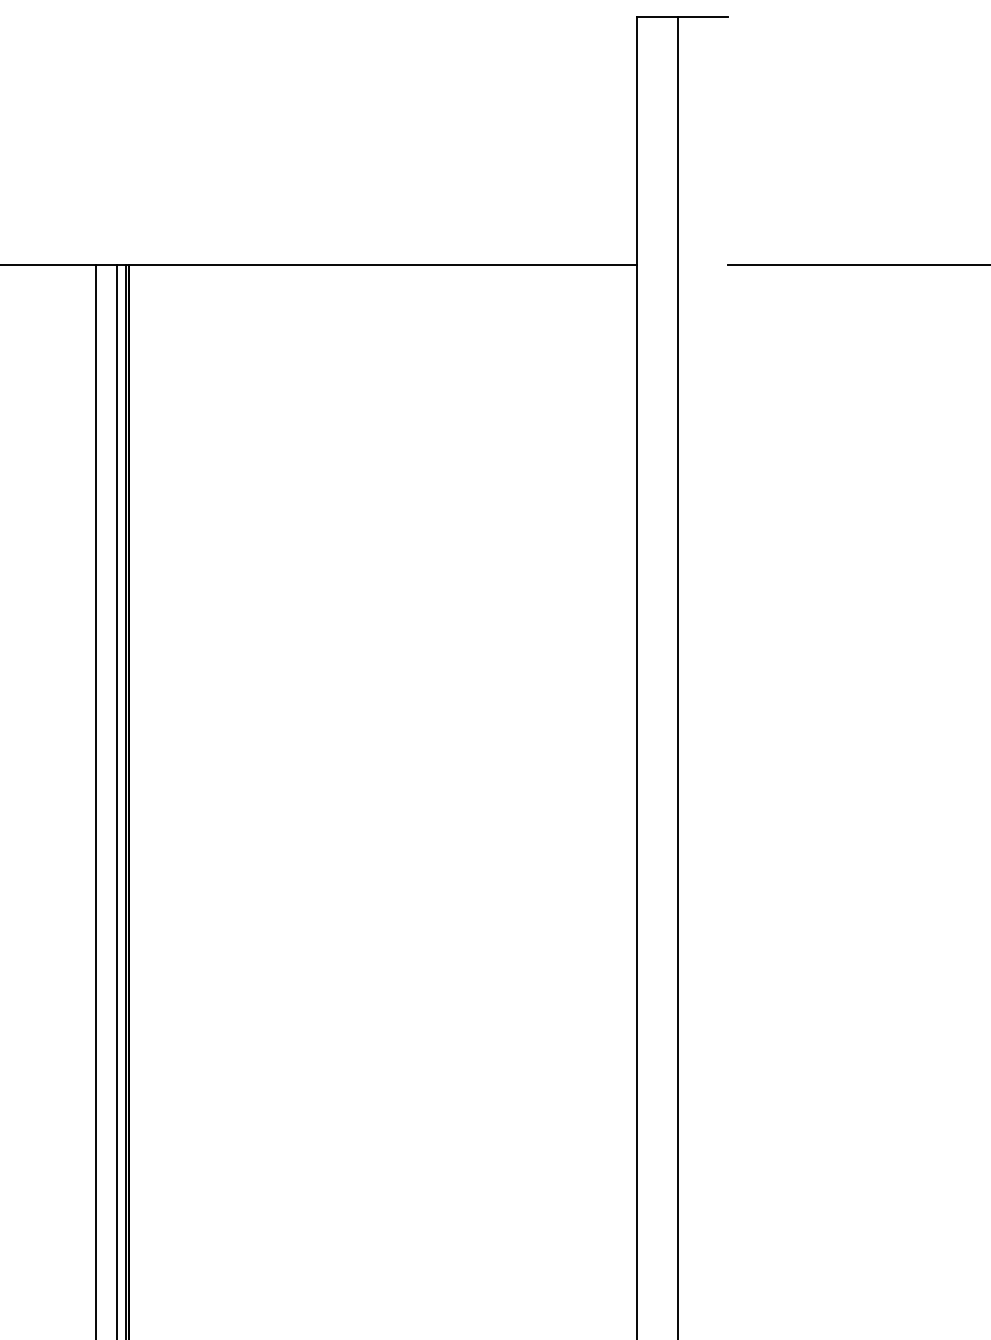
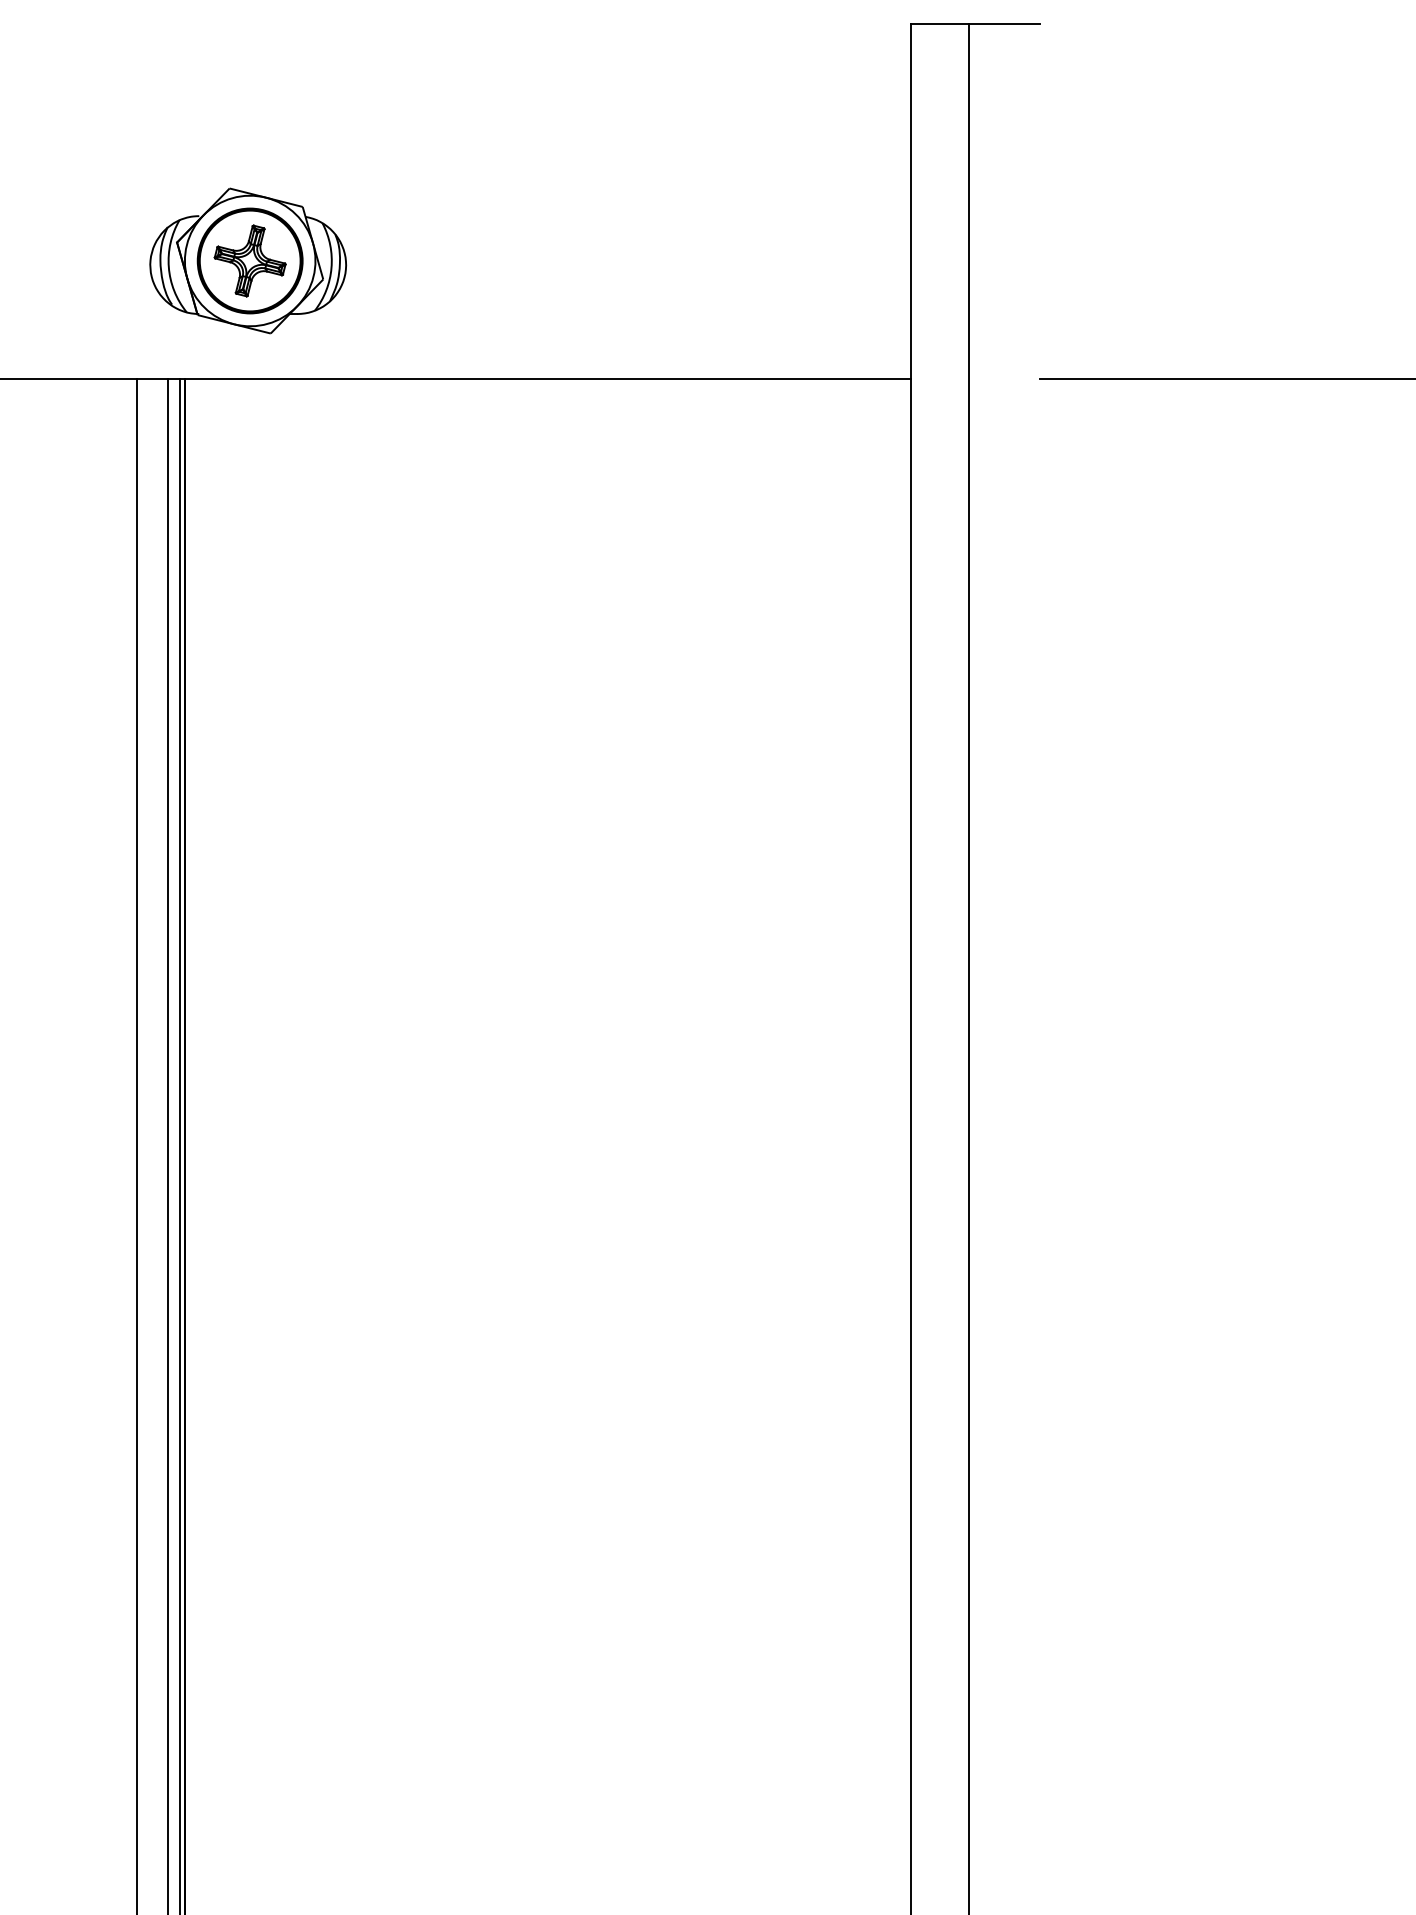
part: (173, 182) -> (247, 260), added

